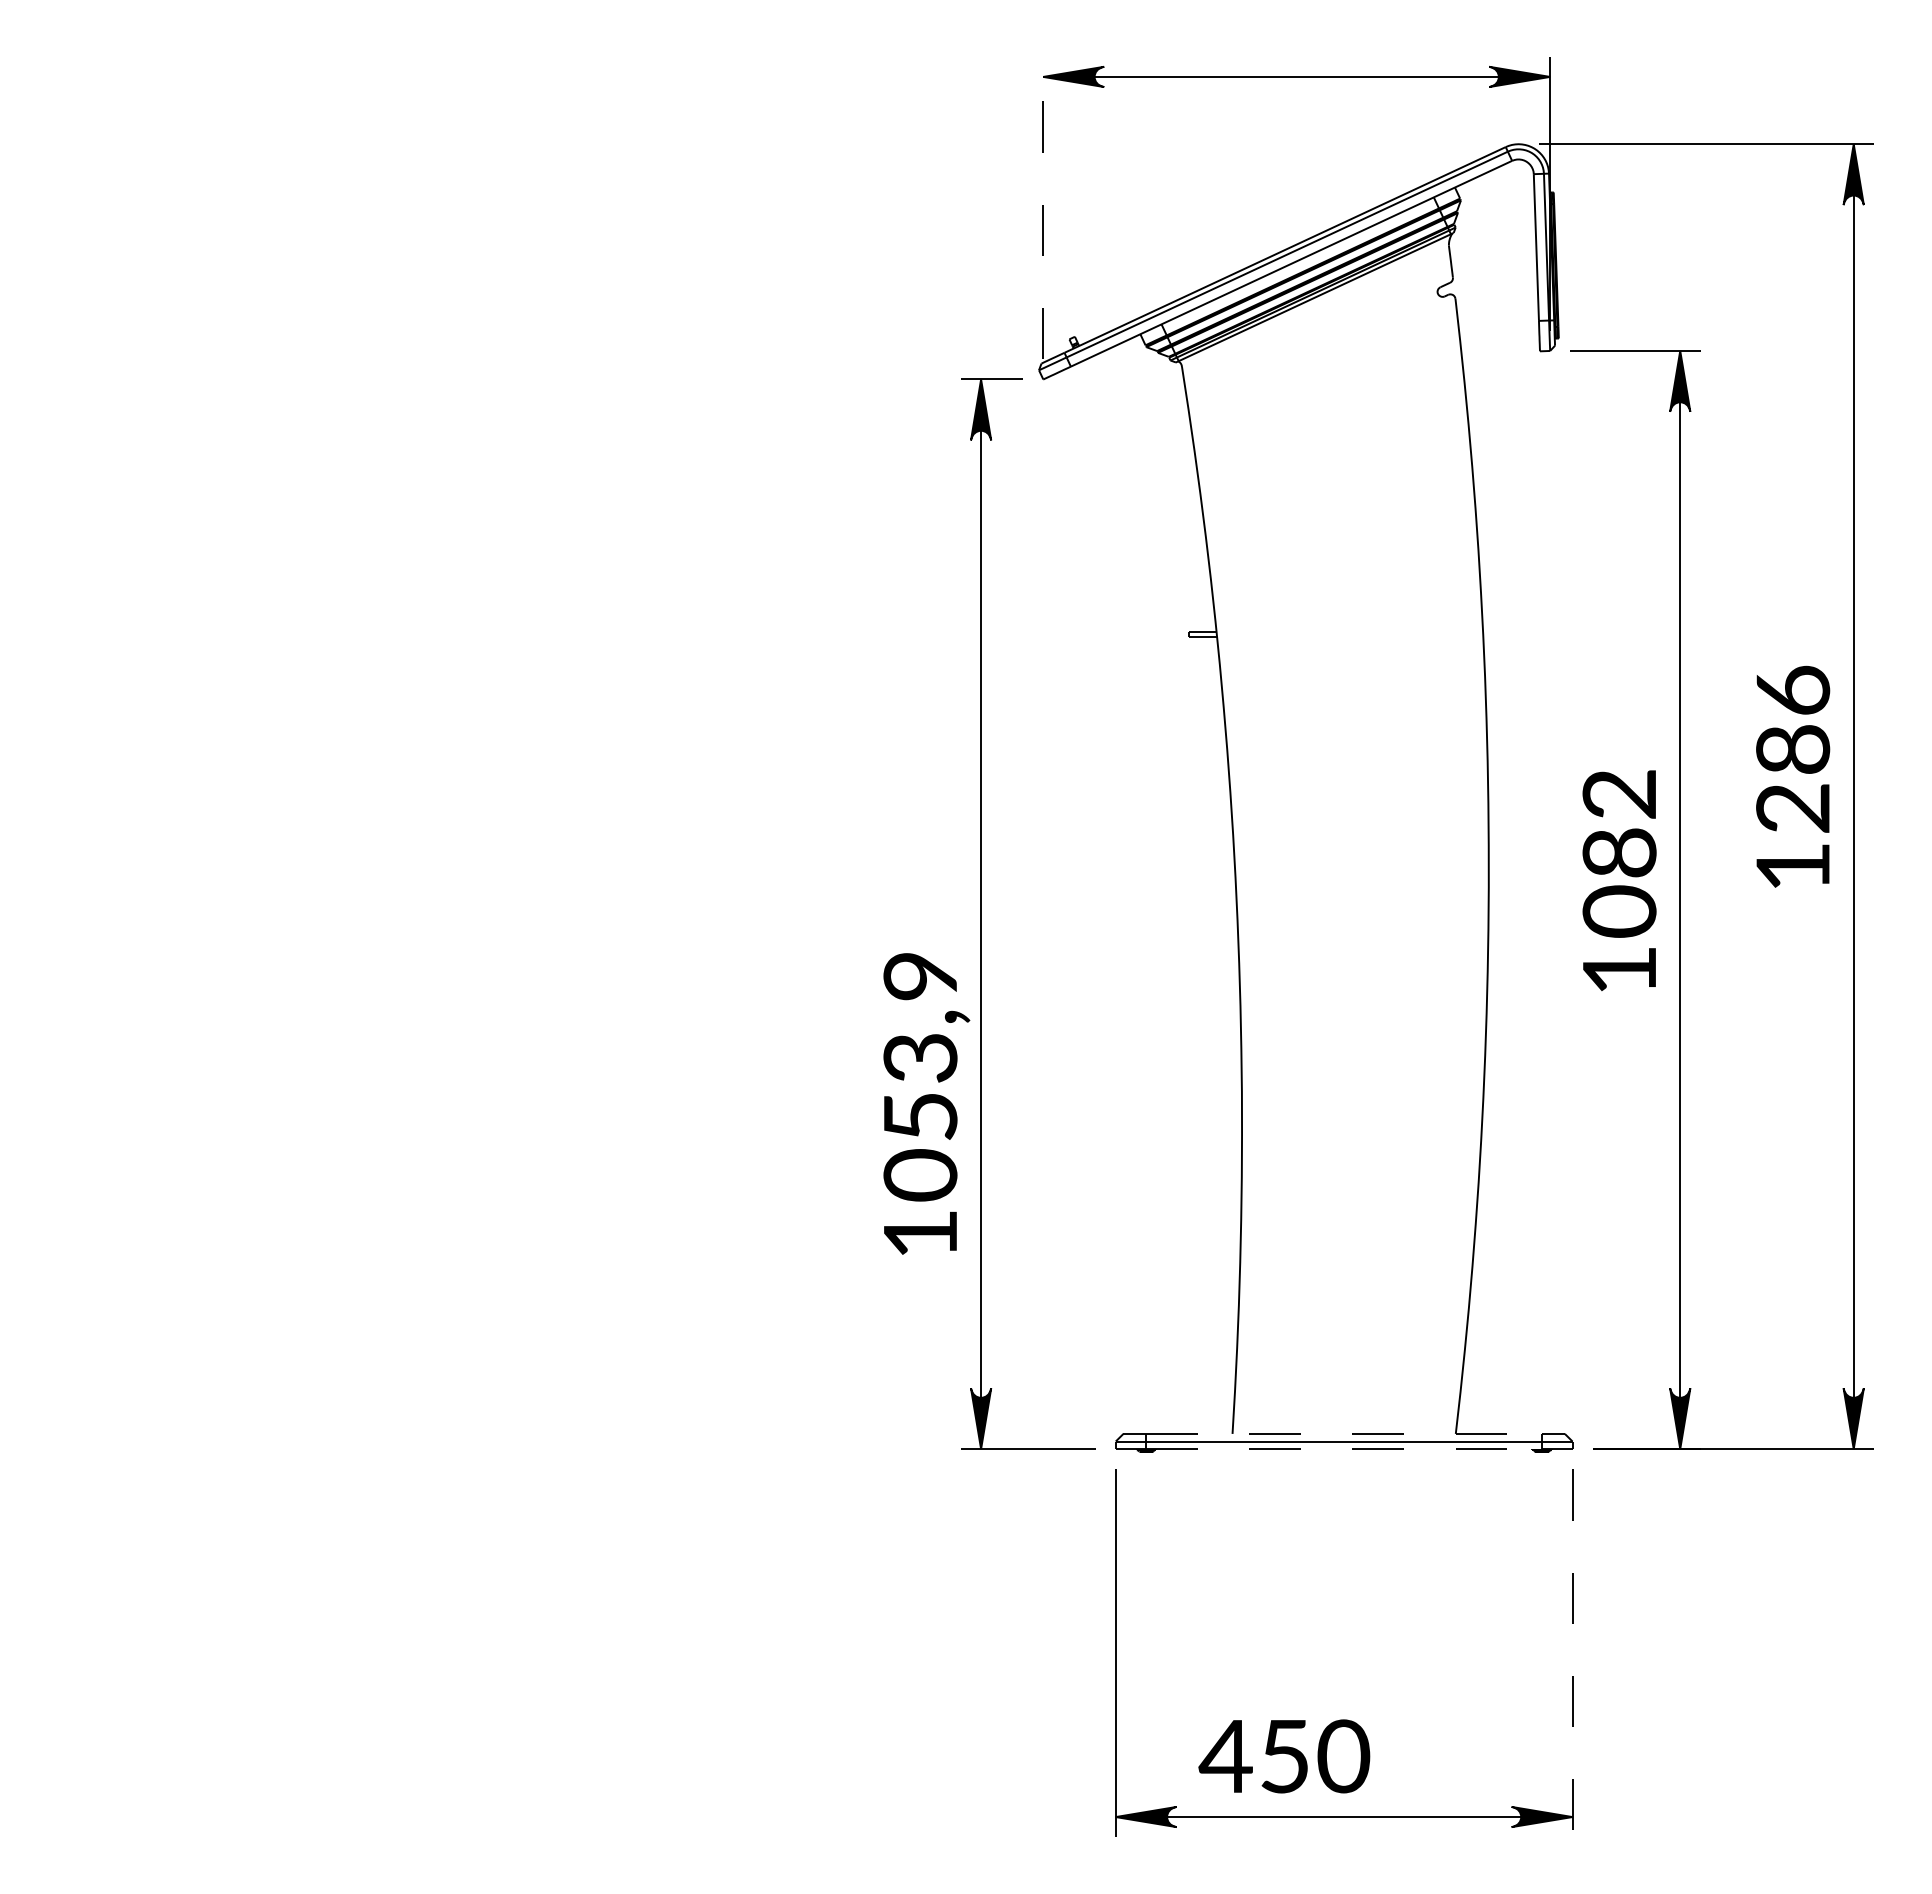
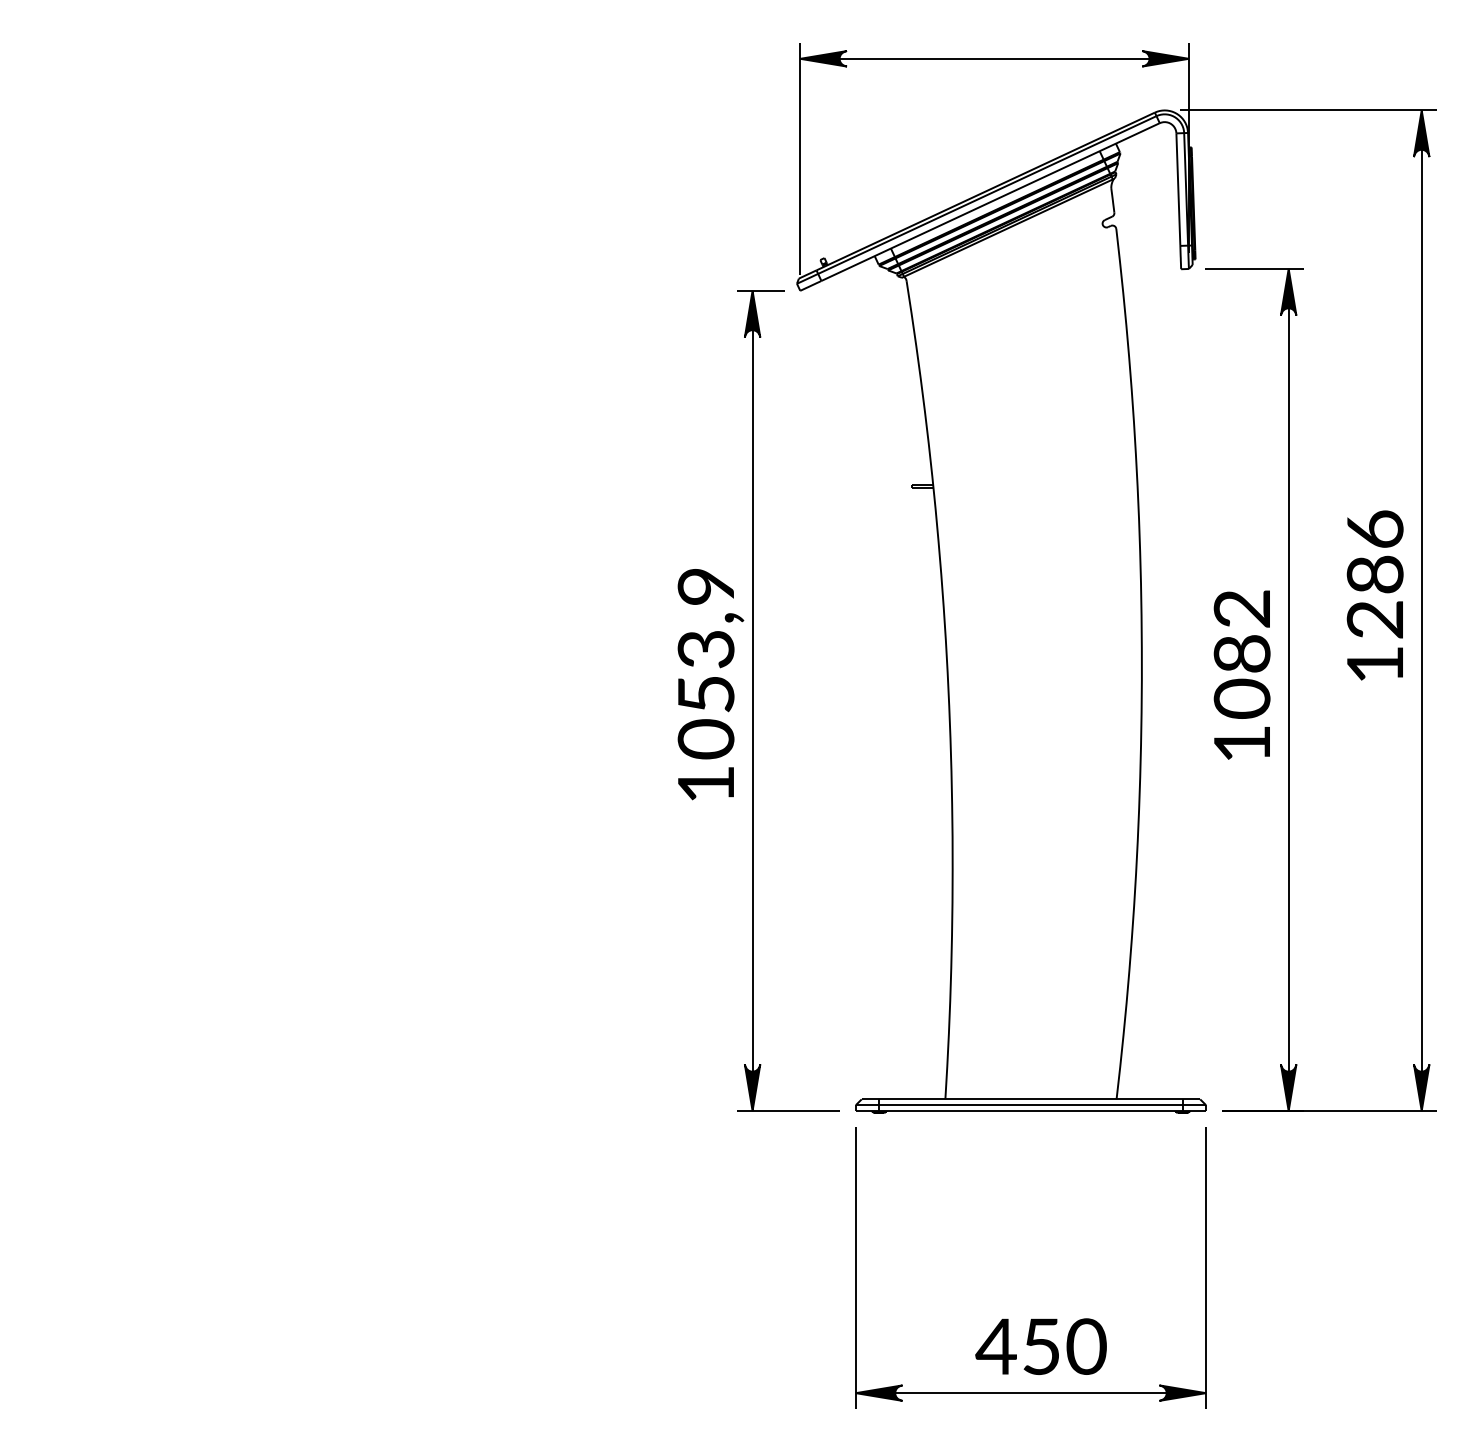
line: (1043, 207) -> (800, 158), dashed -> solid
text: (926, 1103) -> (710, 684), moved
line: (1344, 1433) -> (1031, 1099), dashed -> solid
line: (1344, 1449) -> (1031, 1111), dashed -> solid
line: (1572, 1653) -> (1206, 1267), dashed -> solid
text: (1284, 1756) -> (1041, 1346), moved

